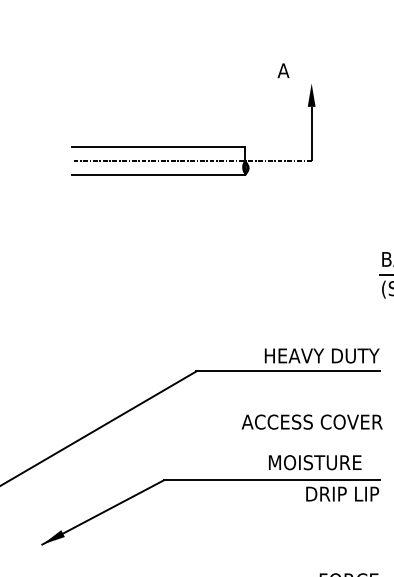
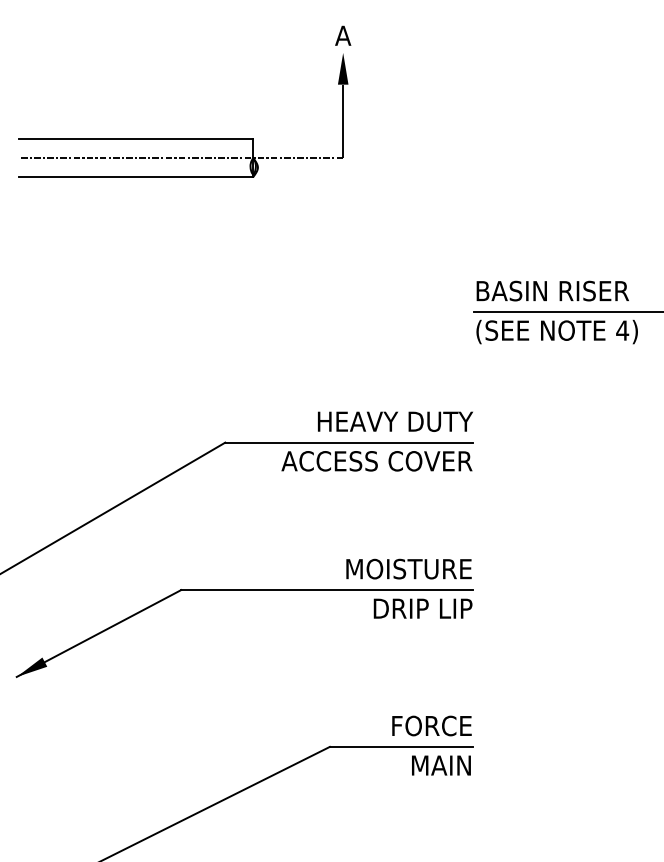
part: (193, 146) -> (183, 138), moved
text: (311, 422) -> (376, 461), moved
text: (314, 462) -> (408, 568), moved

